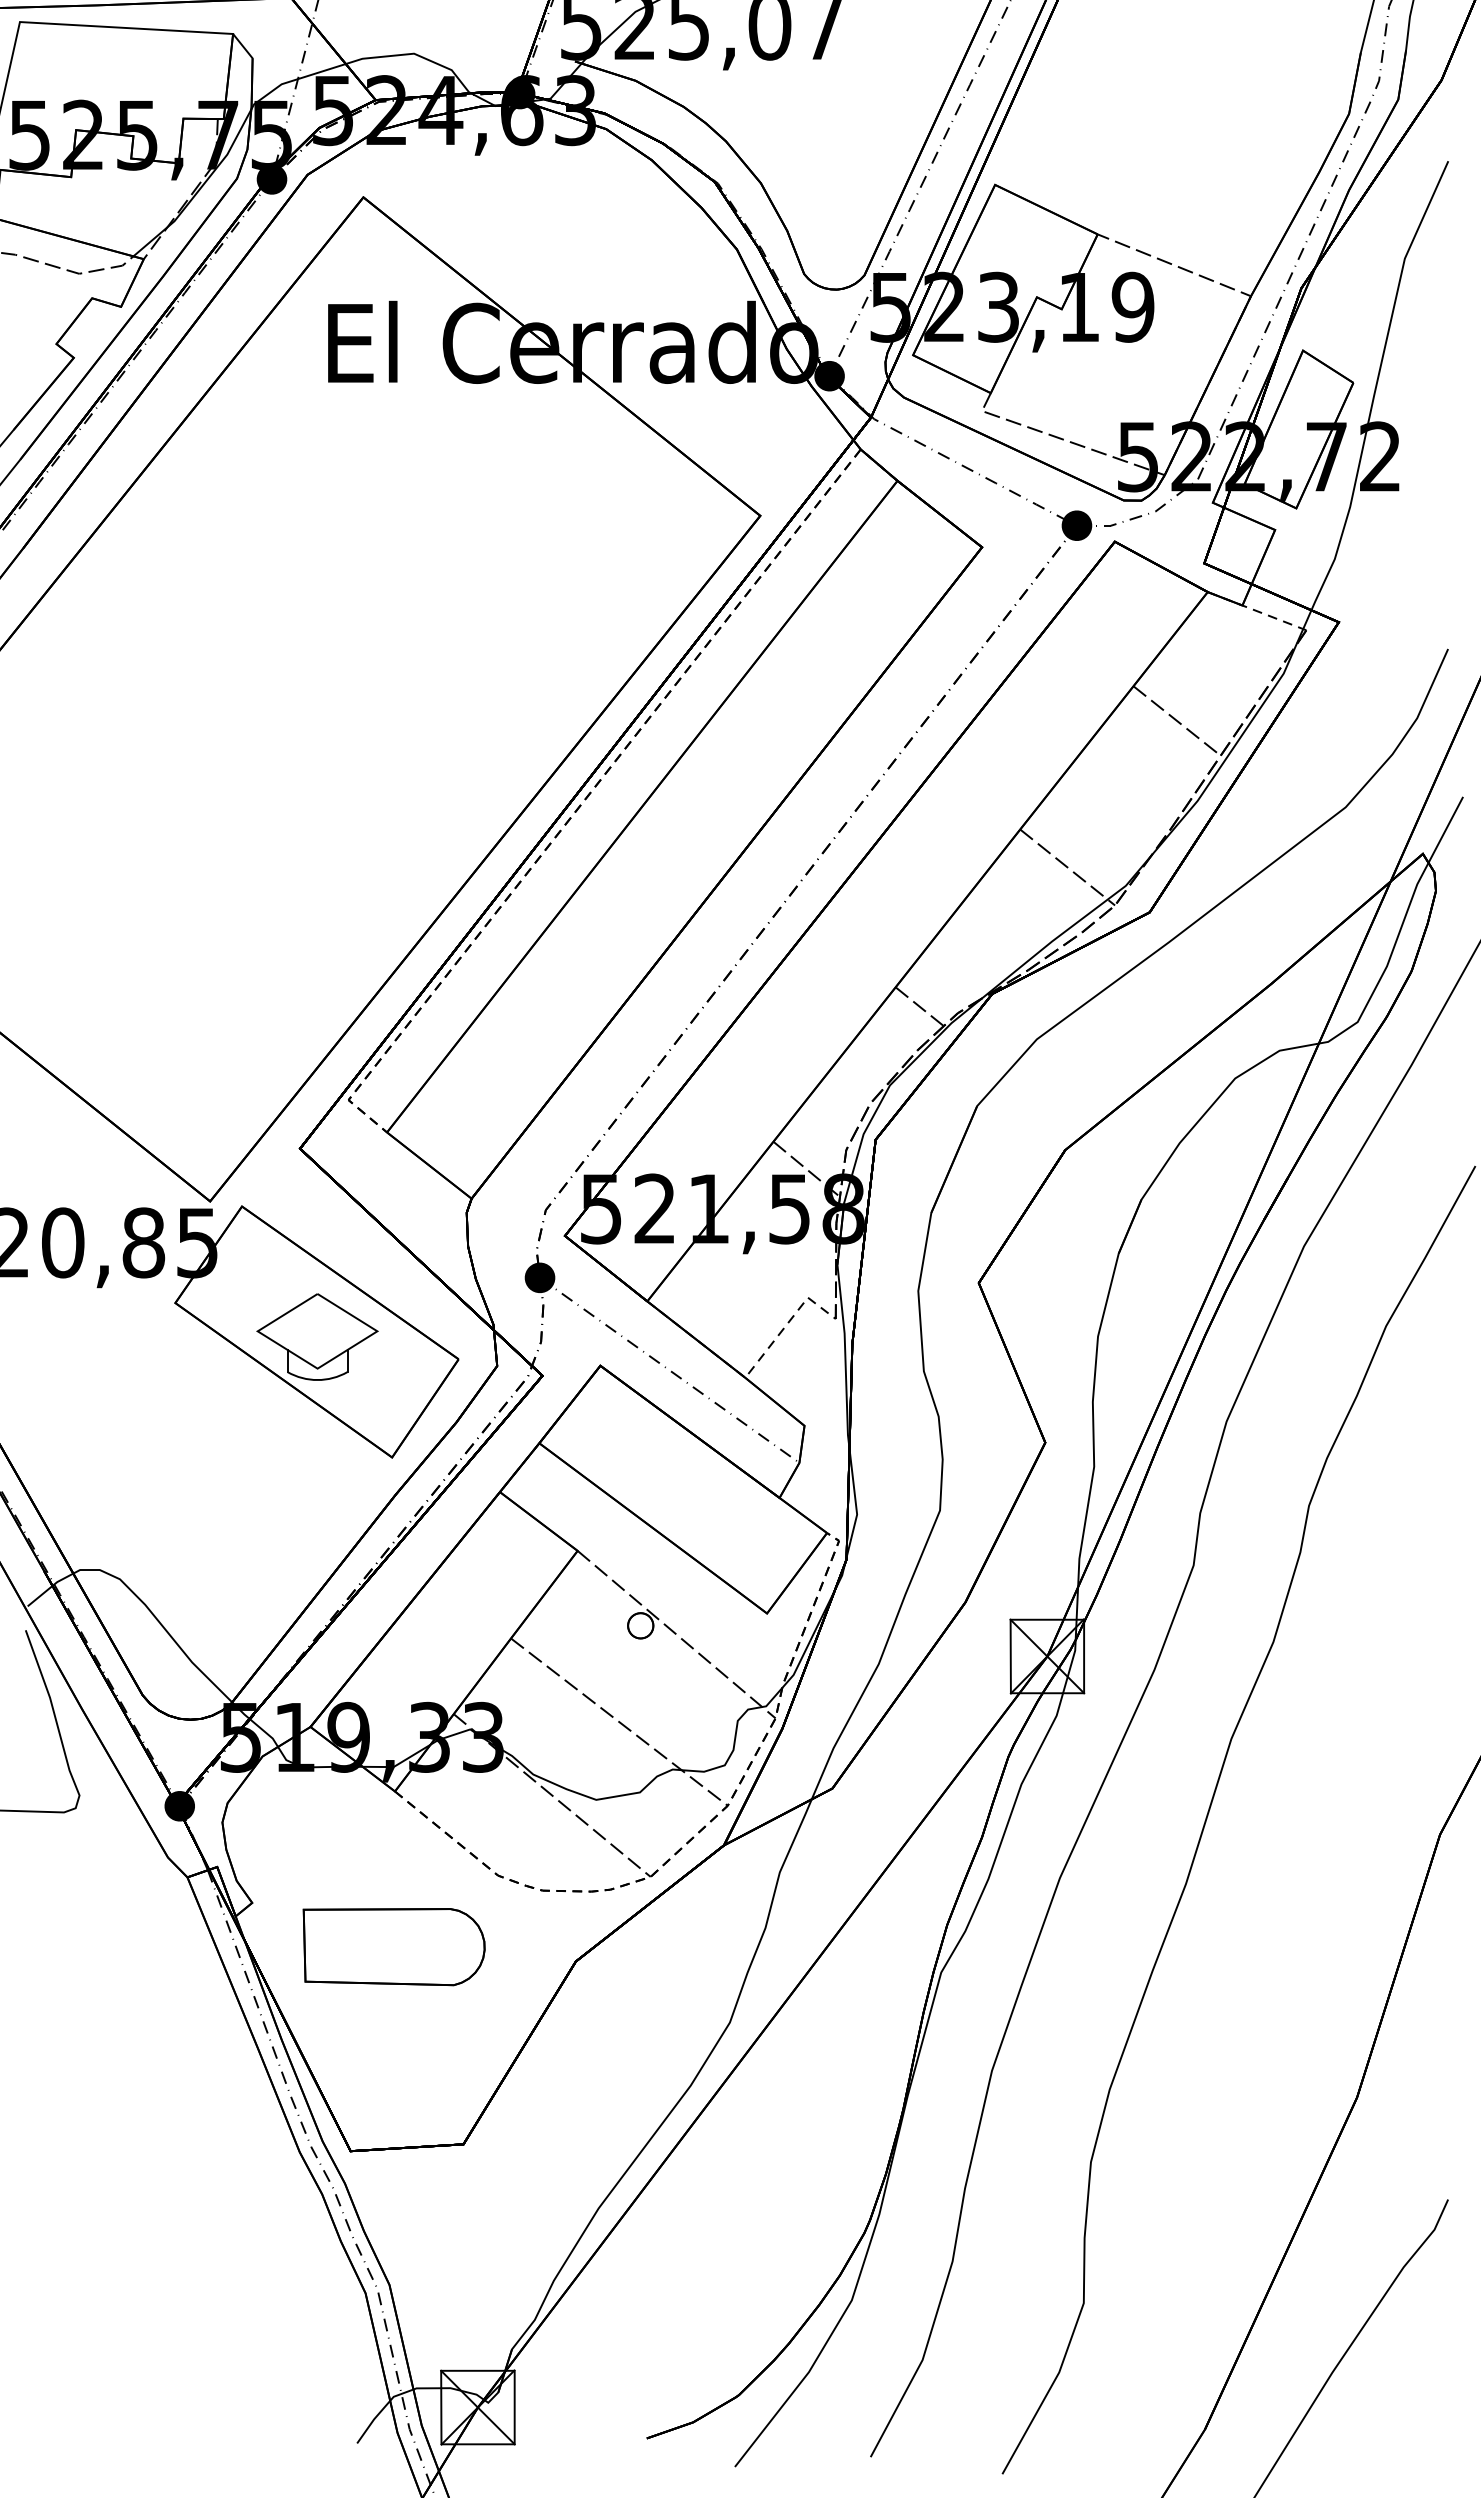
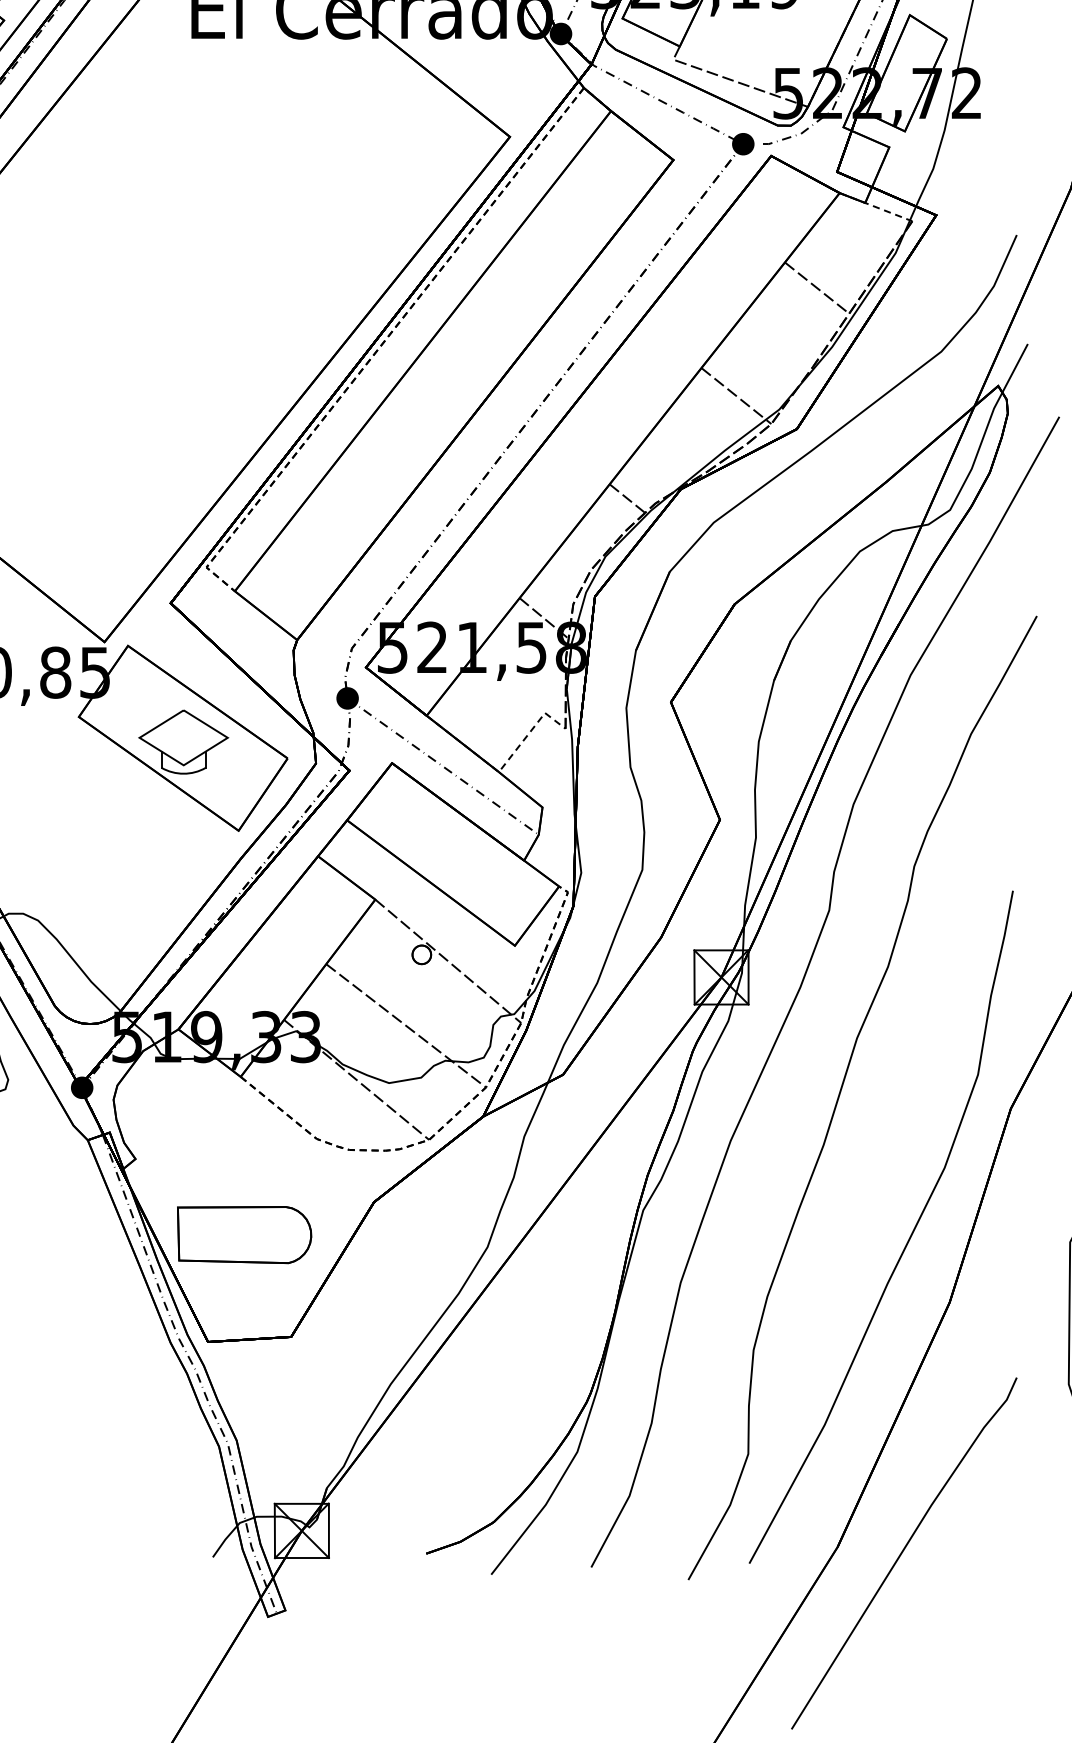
part: (393, 1947) -> (244, 1235), moved
curve: (1300, 2013) -> (908, 1240), added

